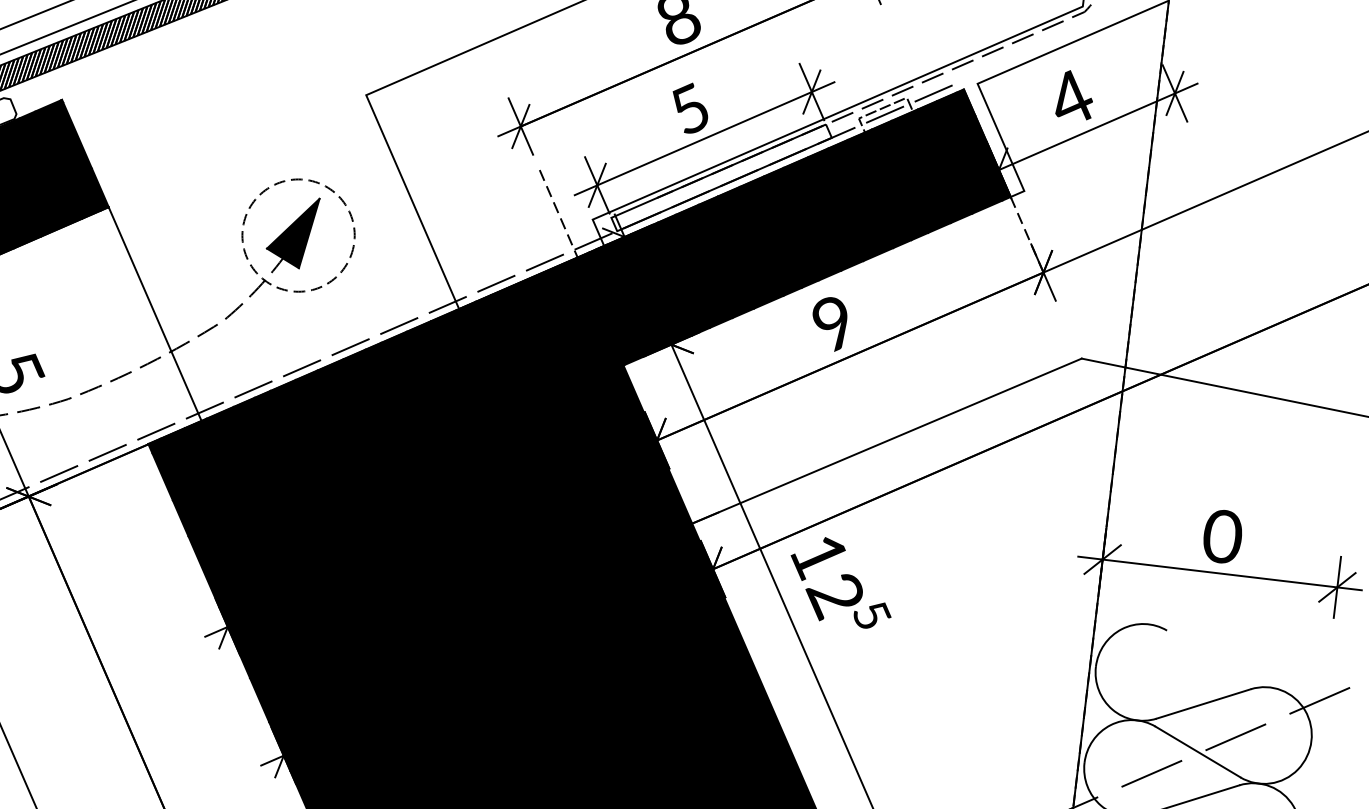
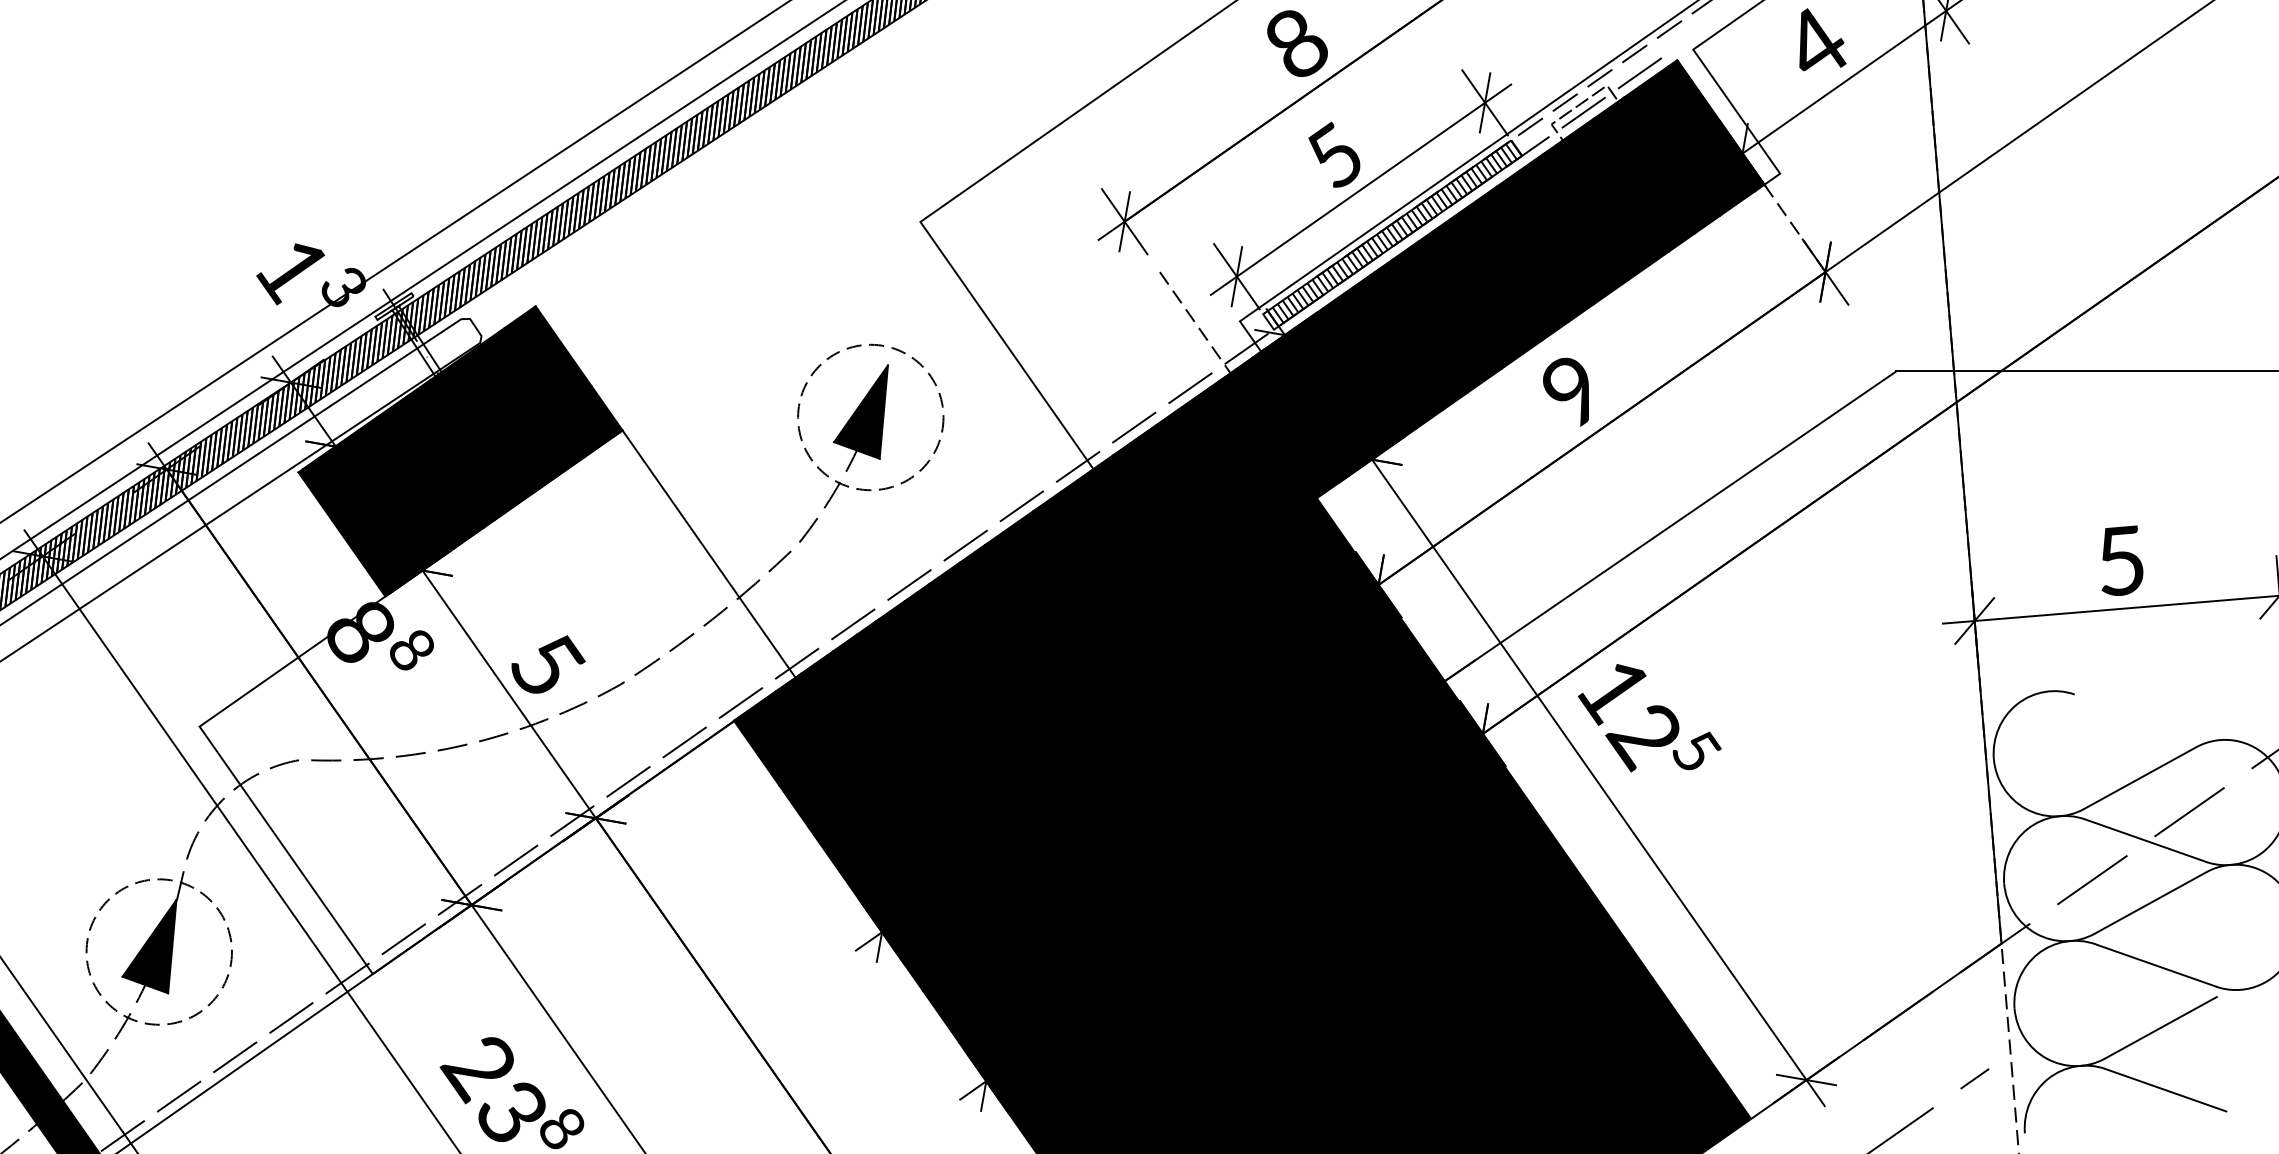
hatch: (723, 176) -> (1394, 233), added
text: (1223, 536) -> (2121, 560), 0 -> 5

